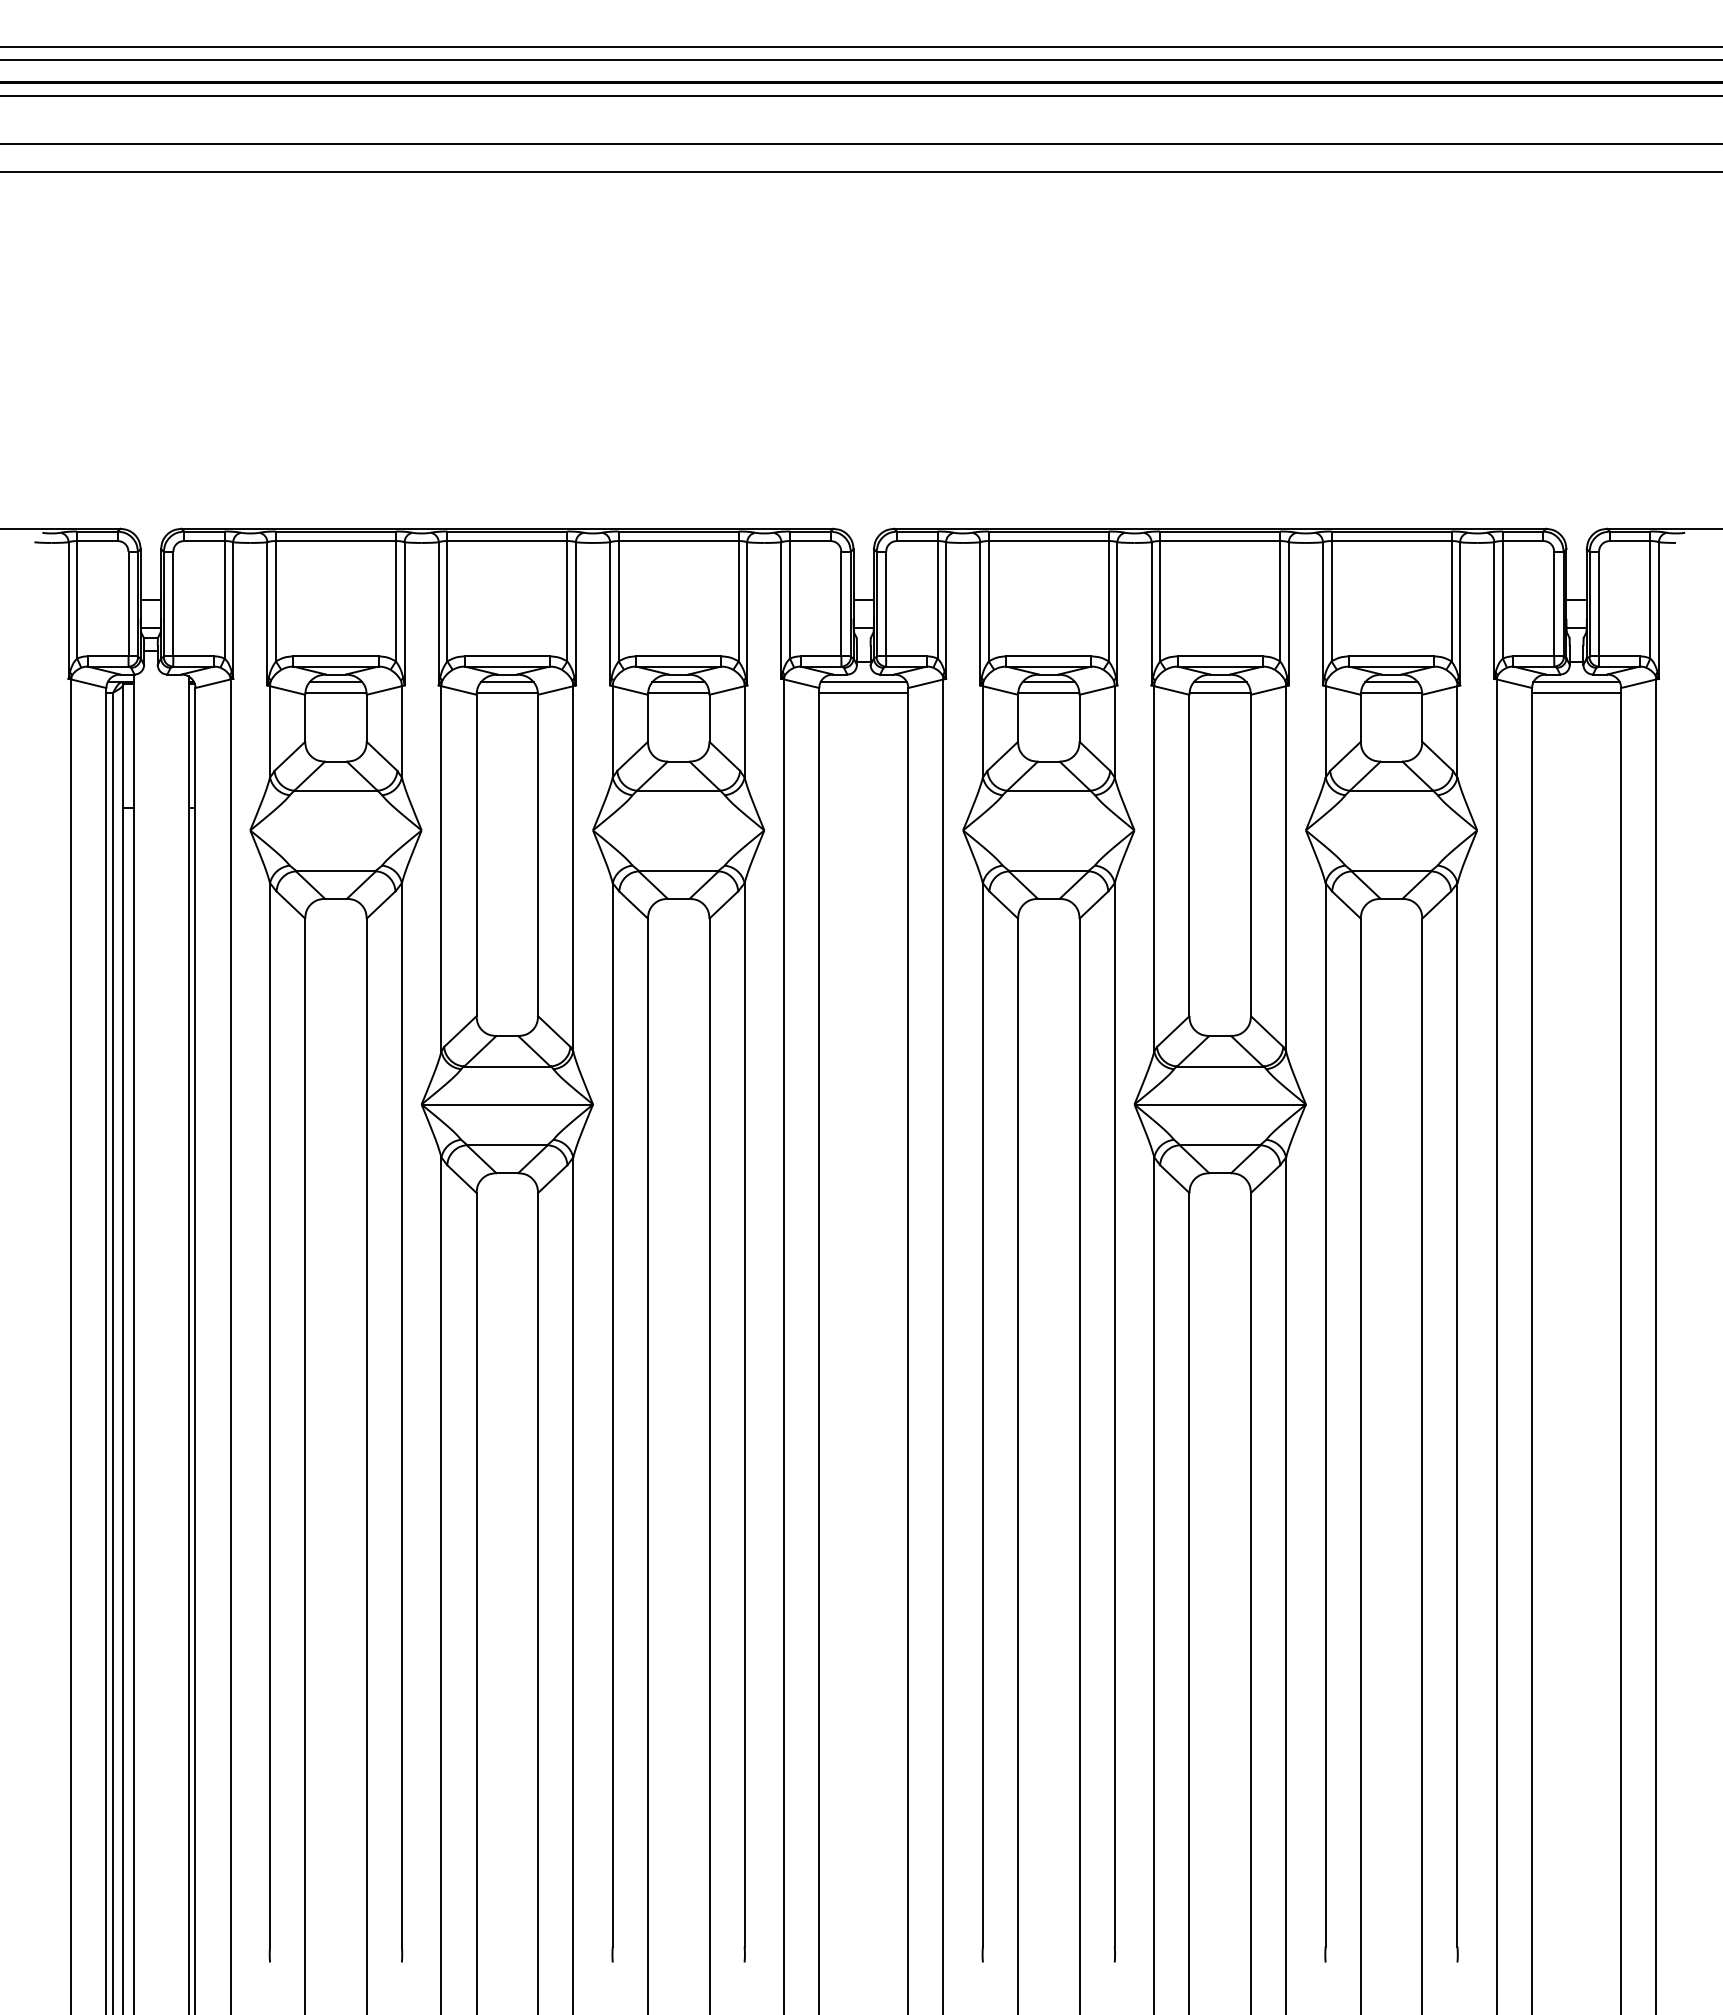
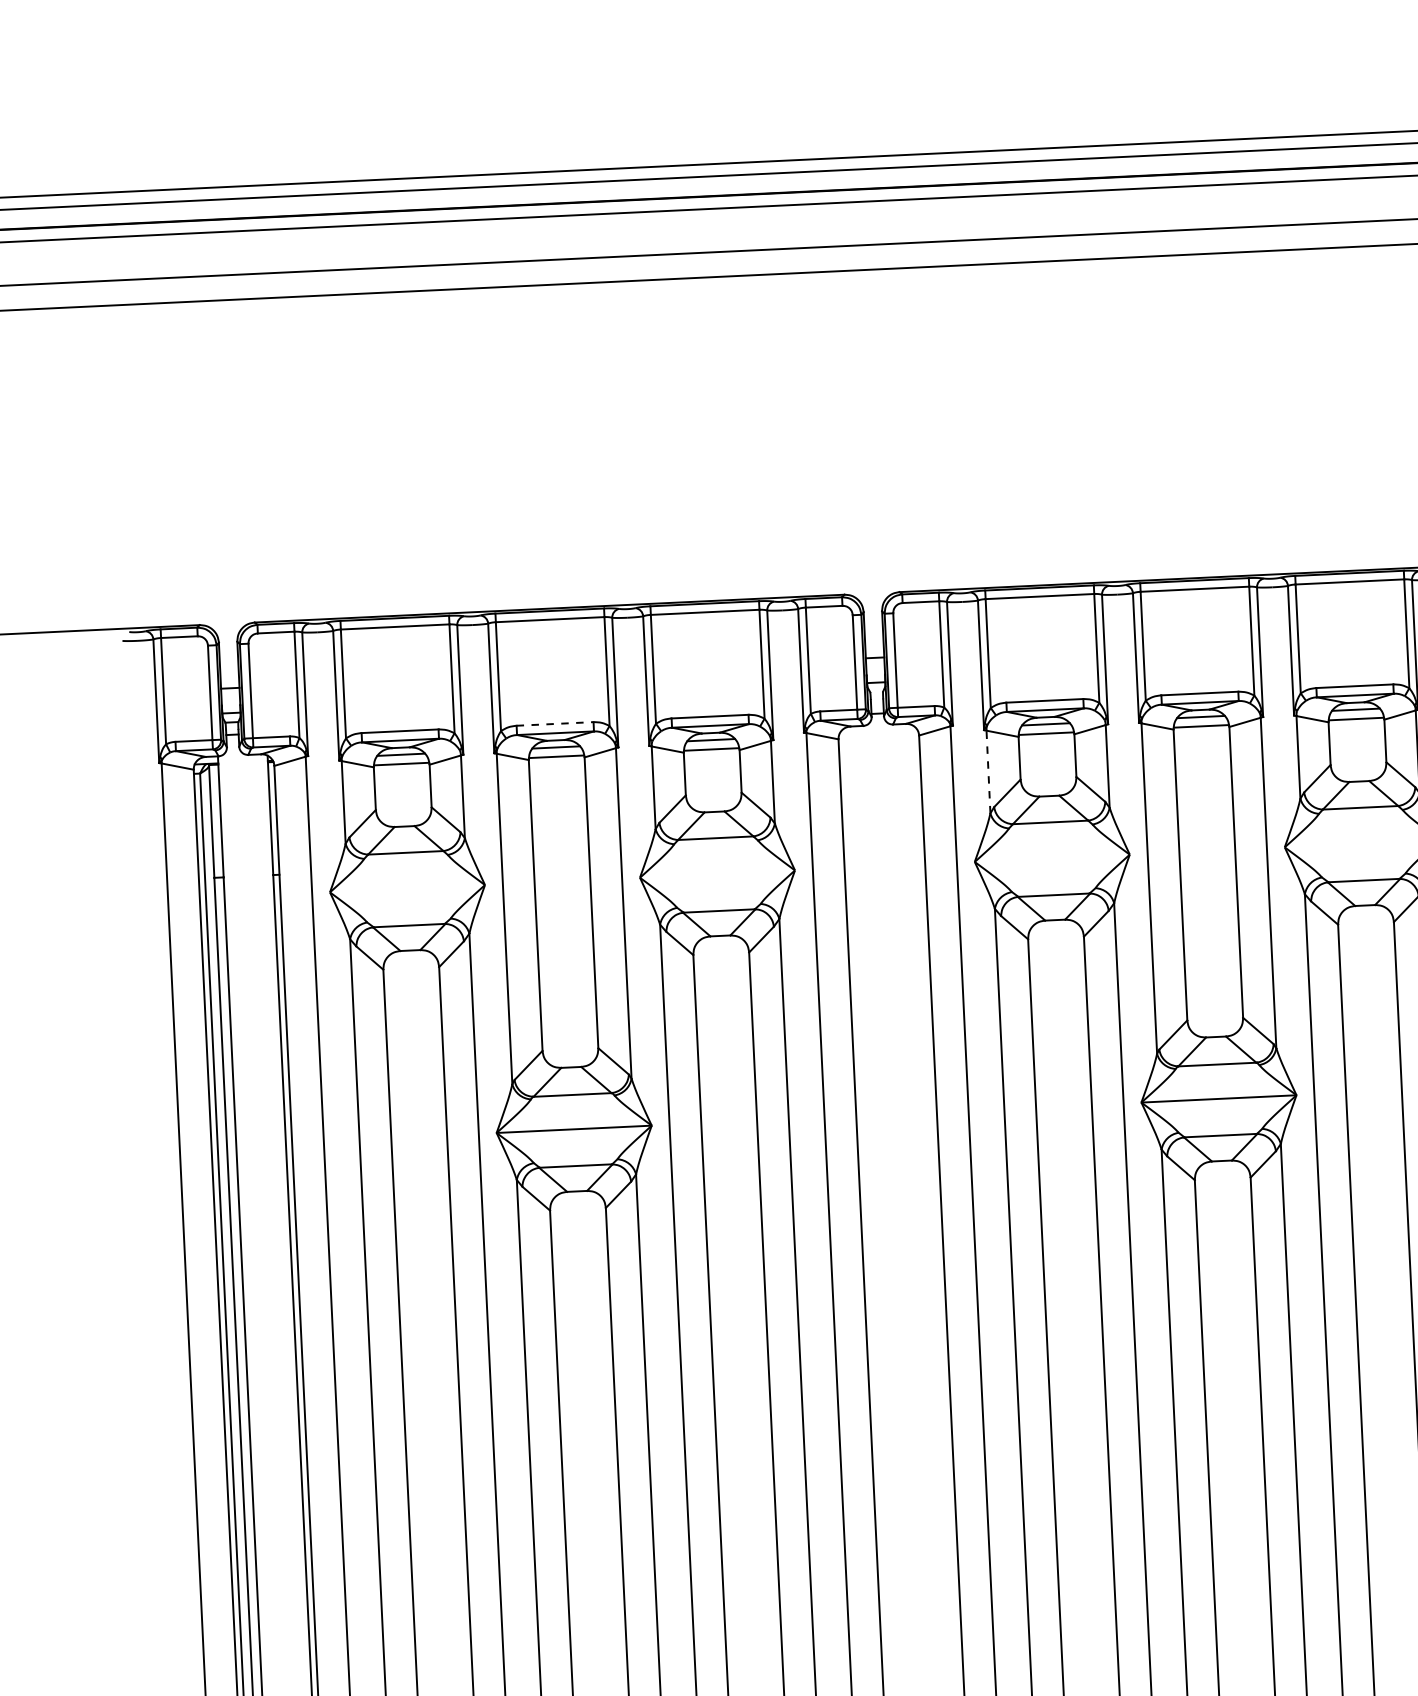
line: (507, 656) -> (555, 724), solid -> dashed
line: (863, 682) -> (878, 732), removed
line: (863, 692) -> (878, 741), removed
line: (982, 731) -> (988, 771), solid -> dashed

